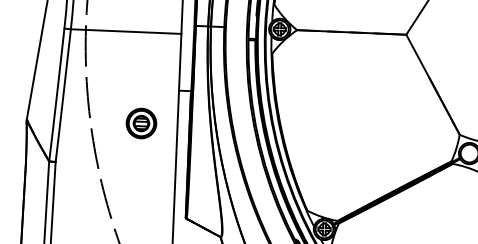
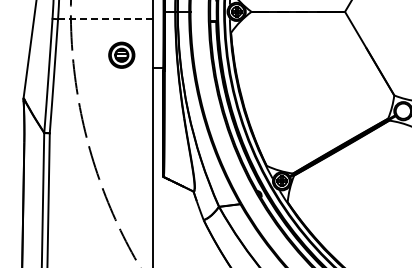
line: (125, 31) -> (104, 19), solid -> dashed
part: (141, 122) -> (121, 54), moved

